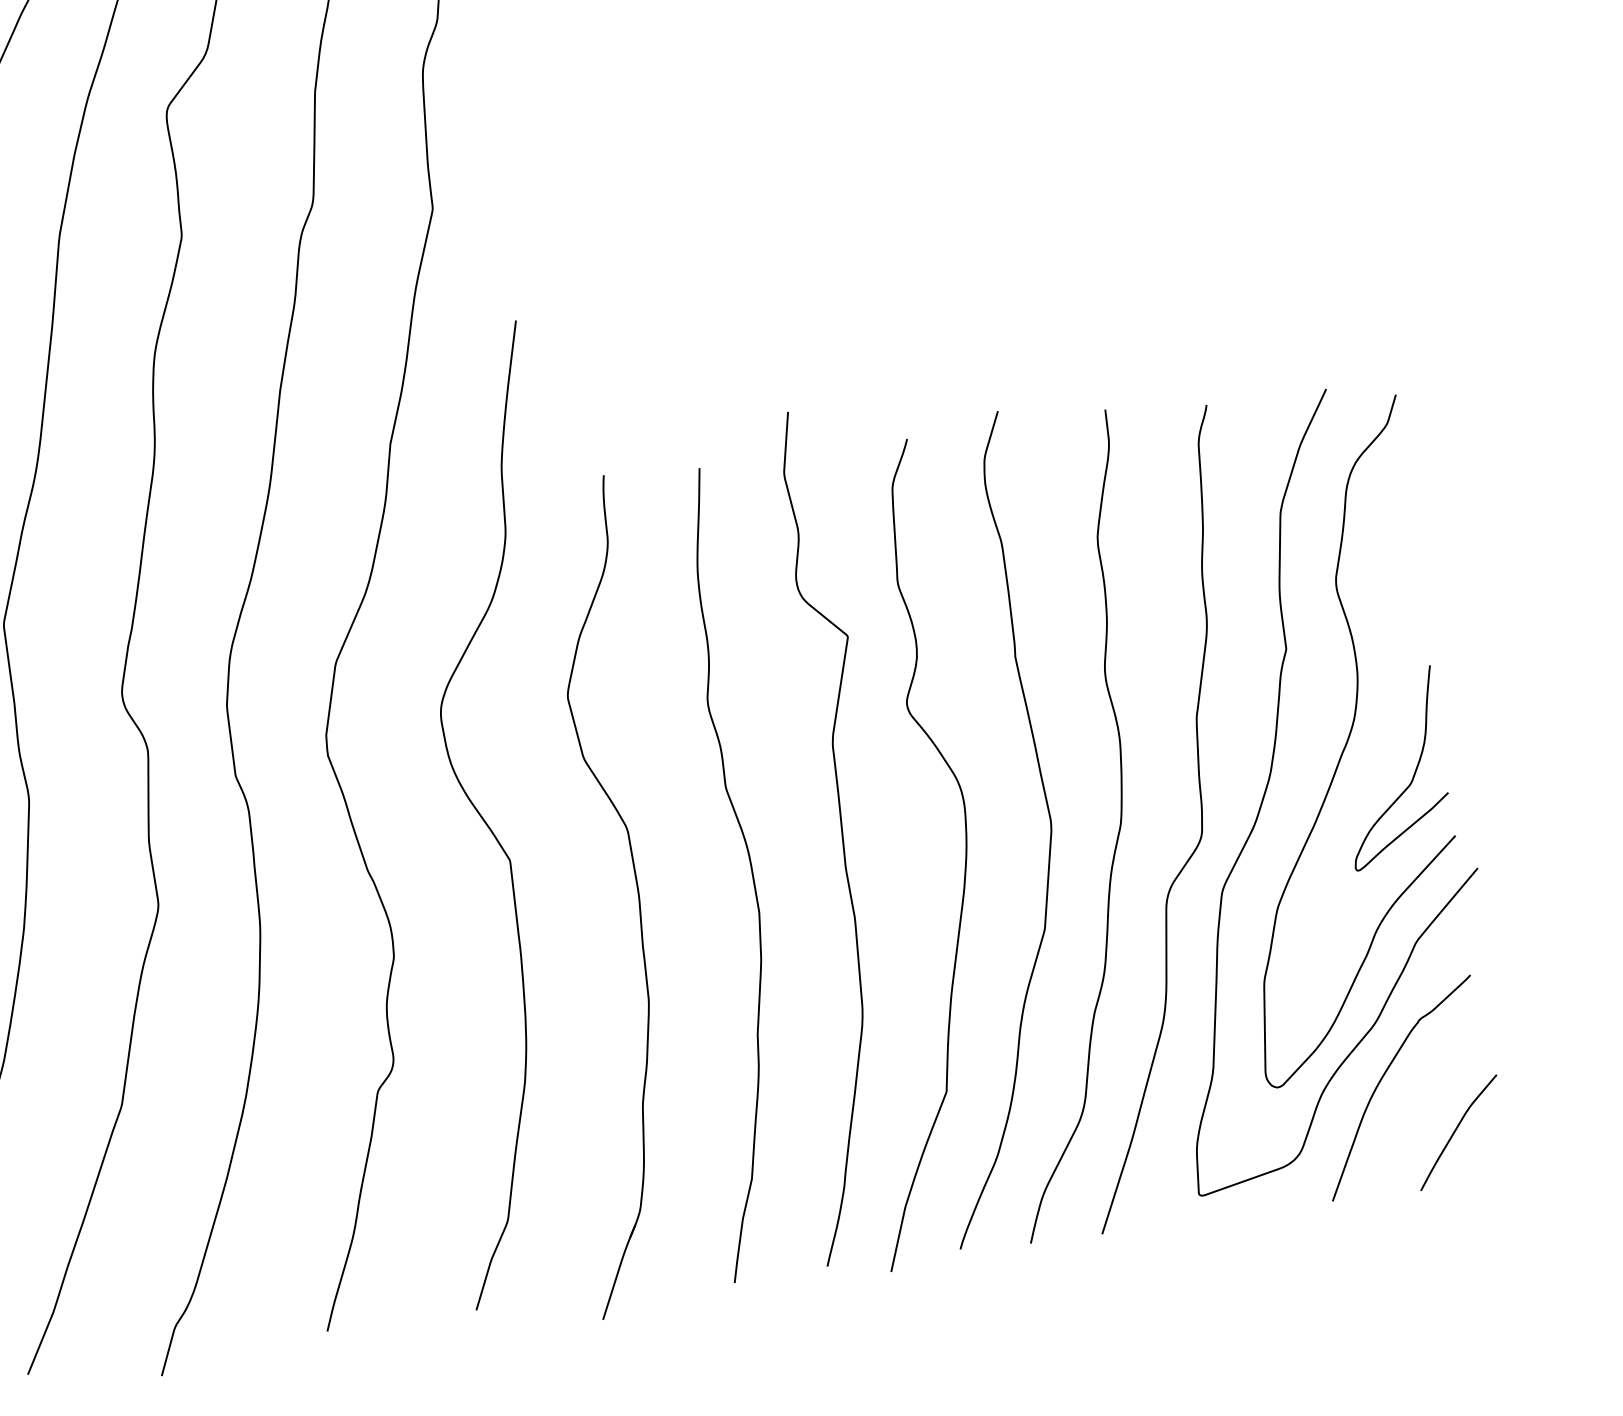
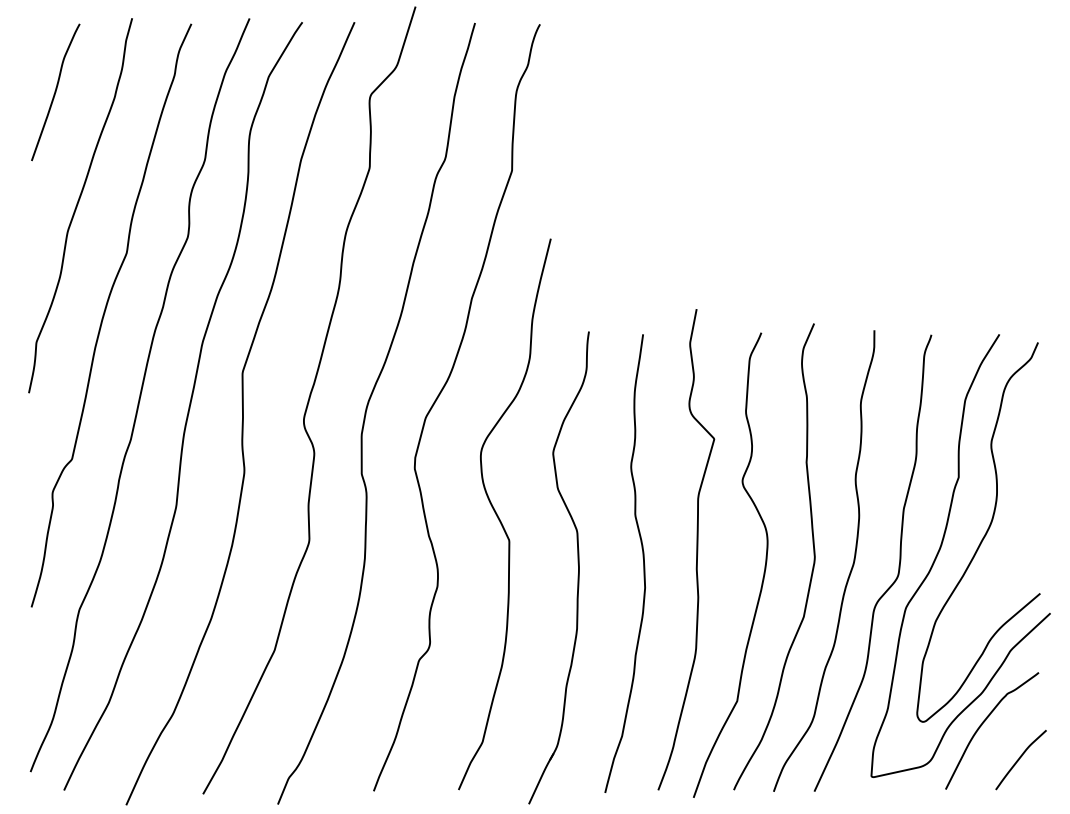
curve: (1412, 774) -> (1020, 556), removed

